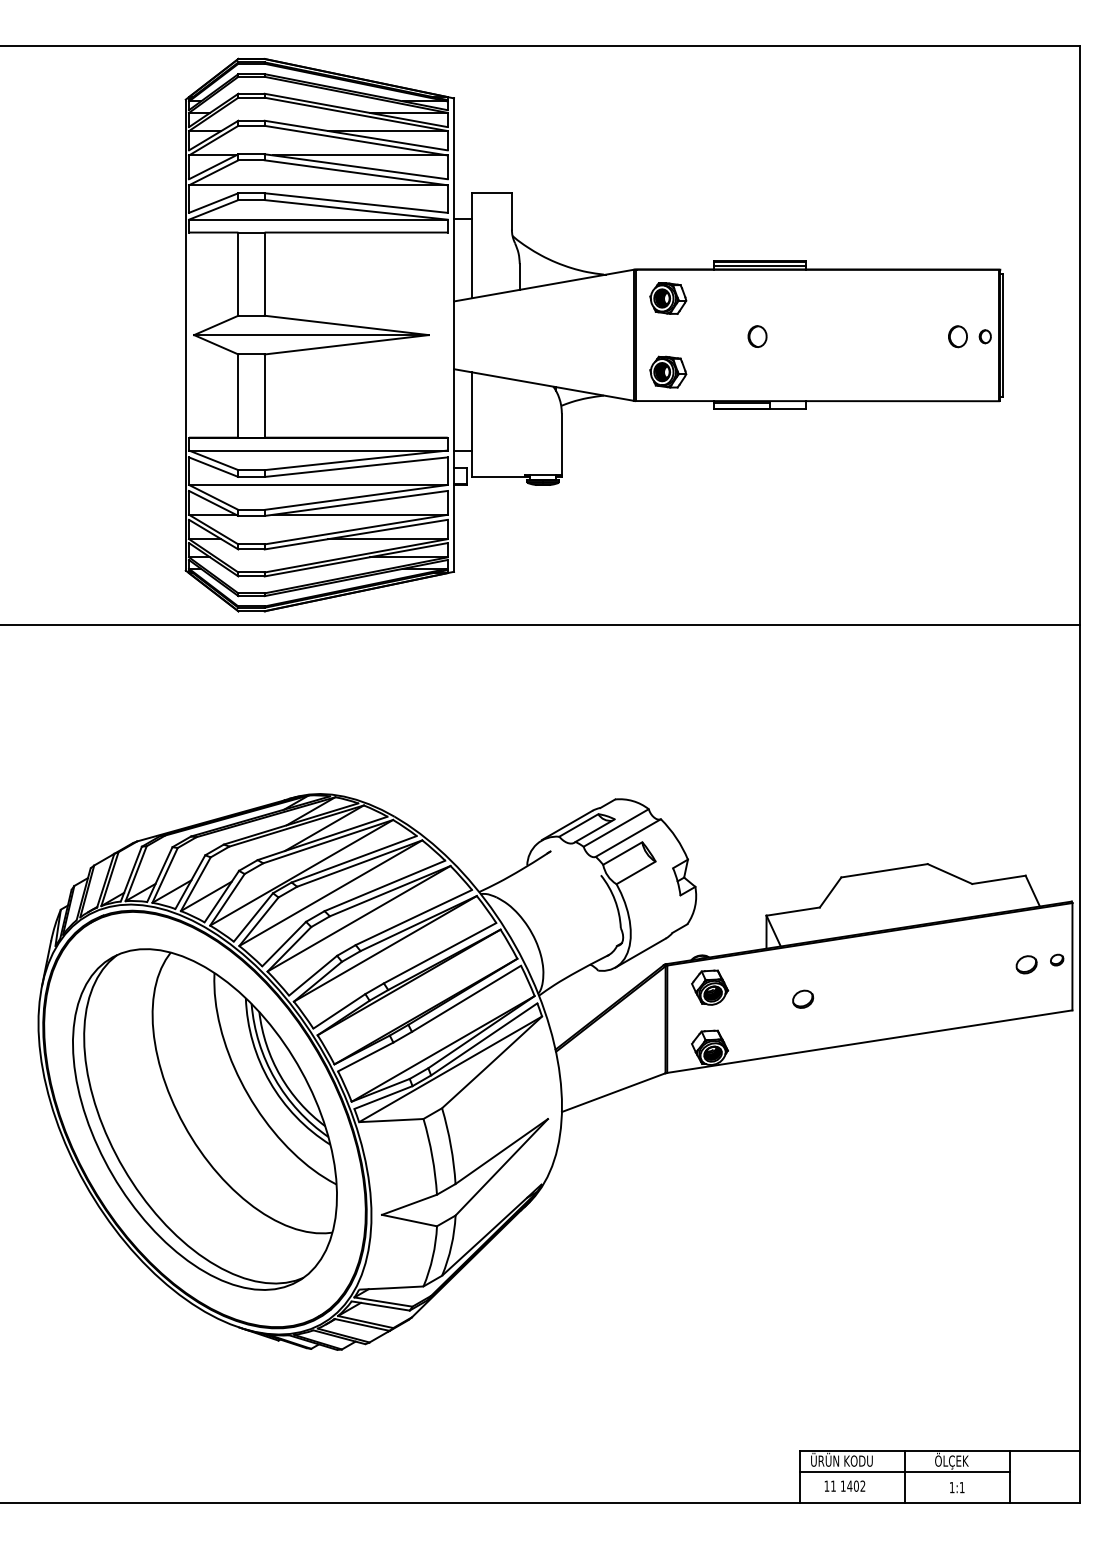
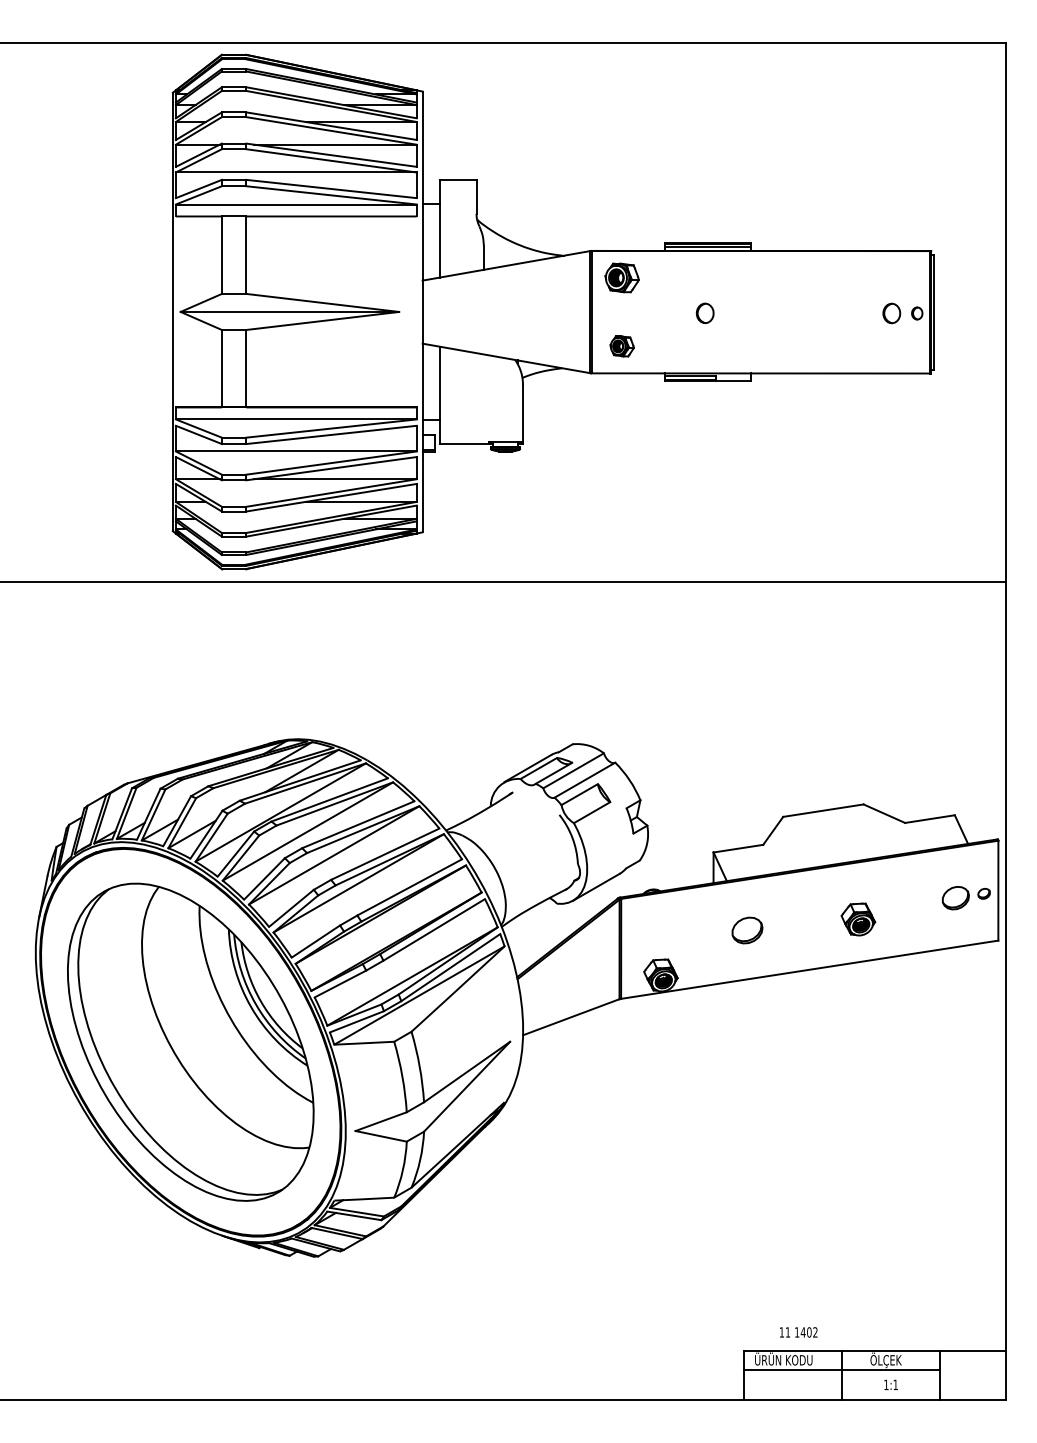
part: (668, 371) -> (622, 345), size x0.7
part: (1026, 964) -> (955, 897), size x1.4
part: (710, 987) -> (858, 919), moved
part: (803, 998) -> (747, 929), size x1.6
text: (844, 1485) -> (798, 1331), moved

